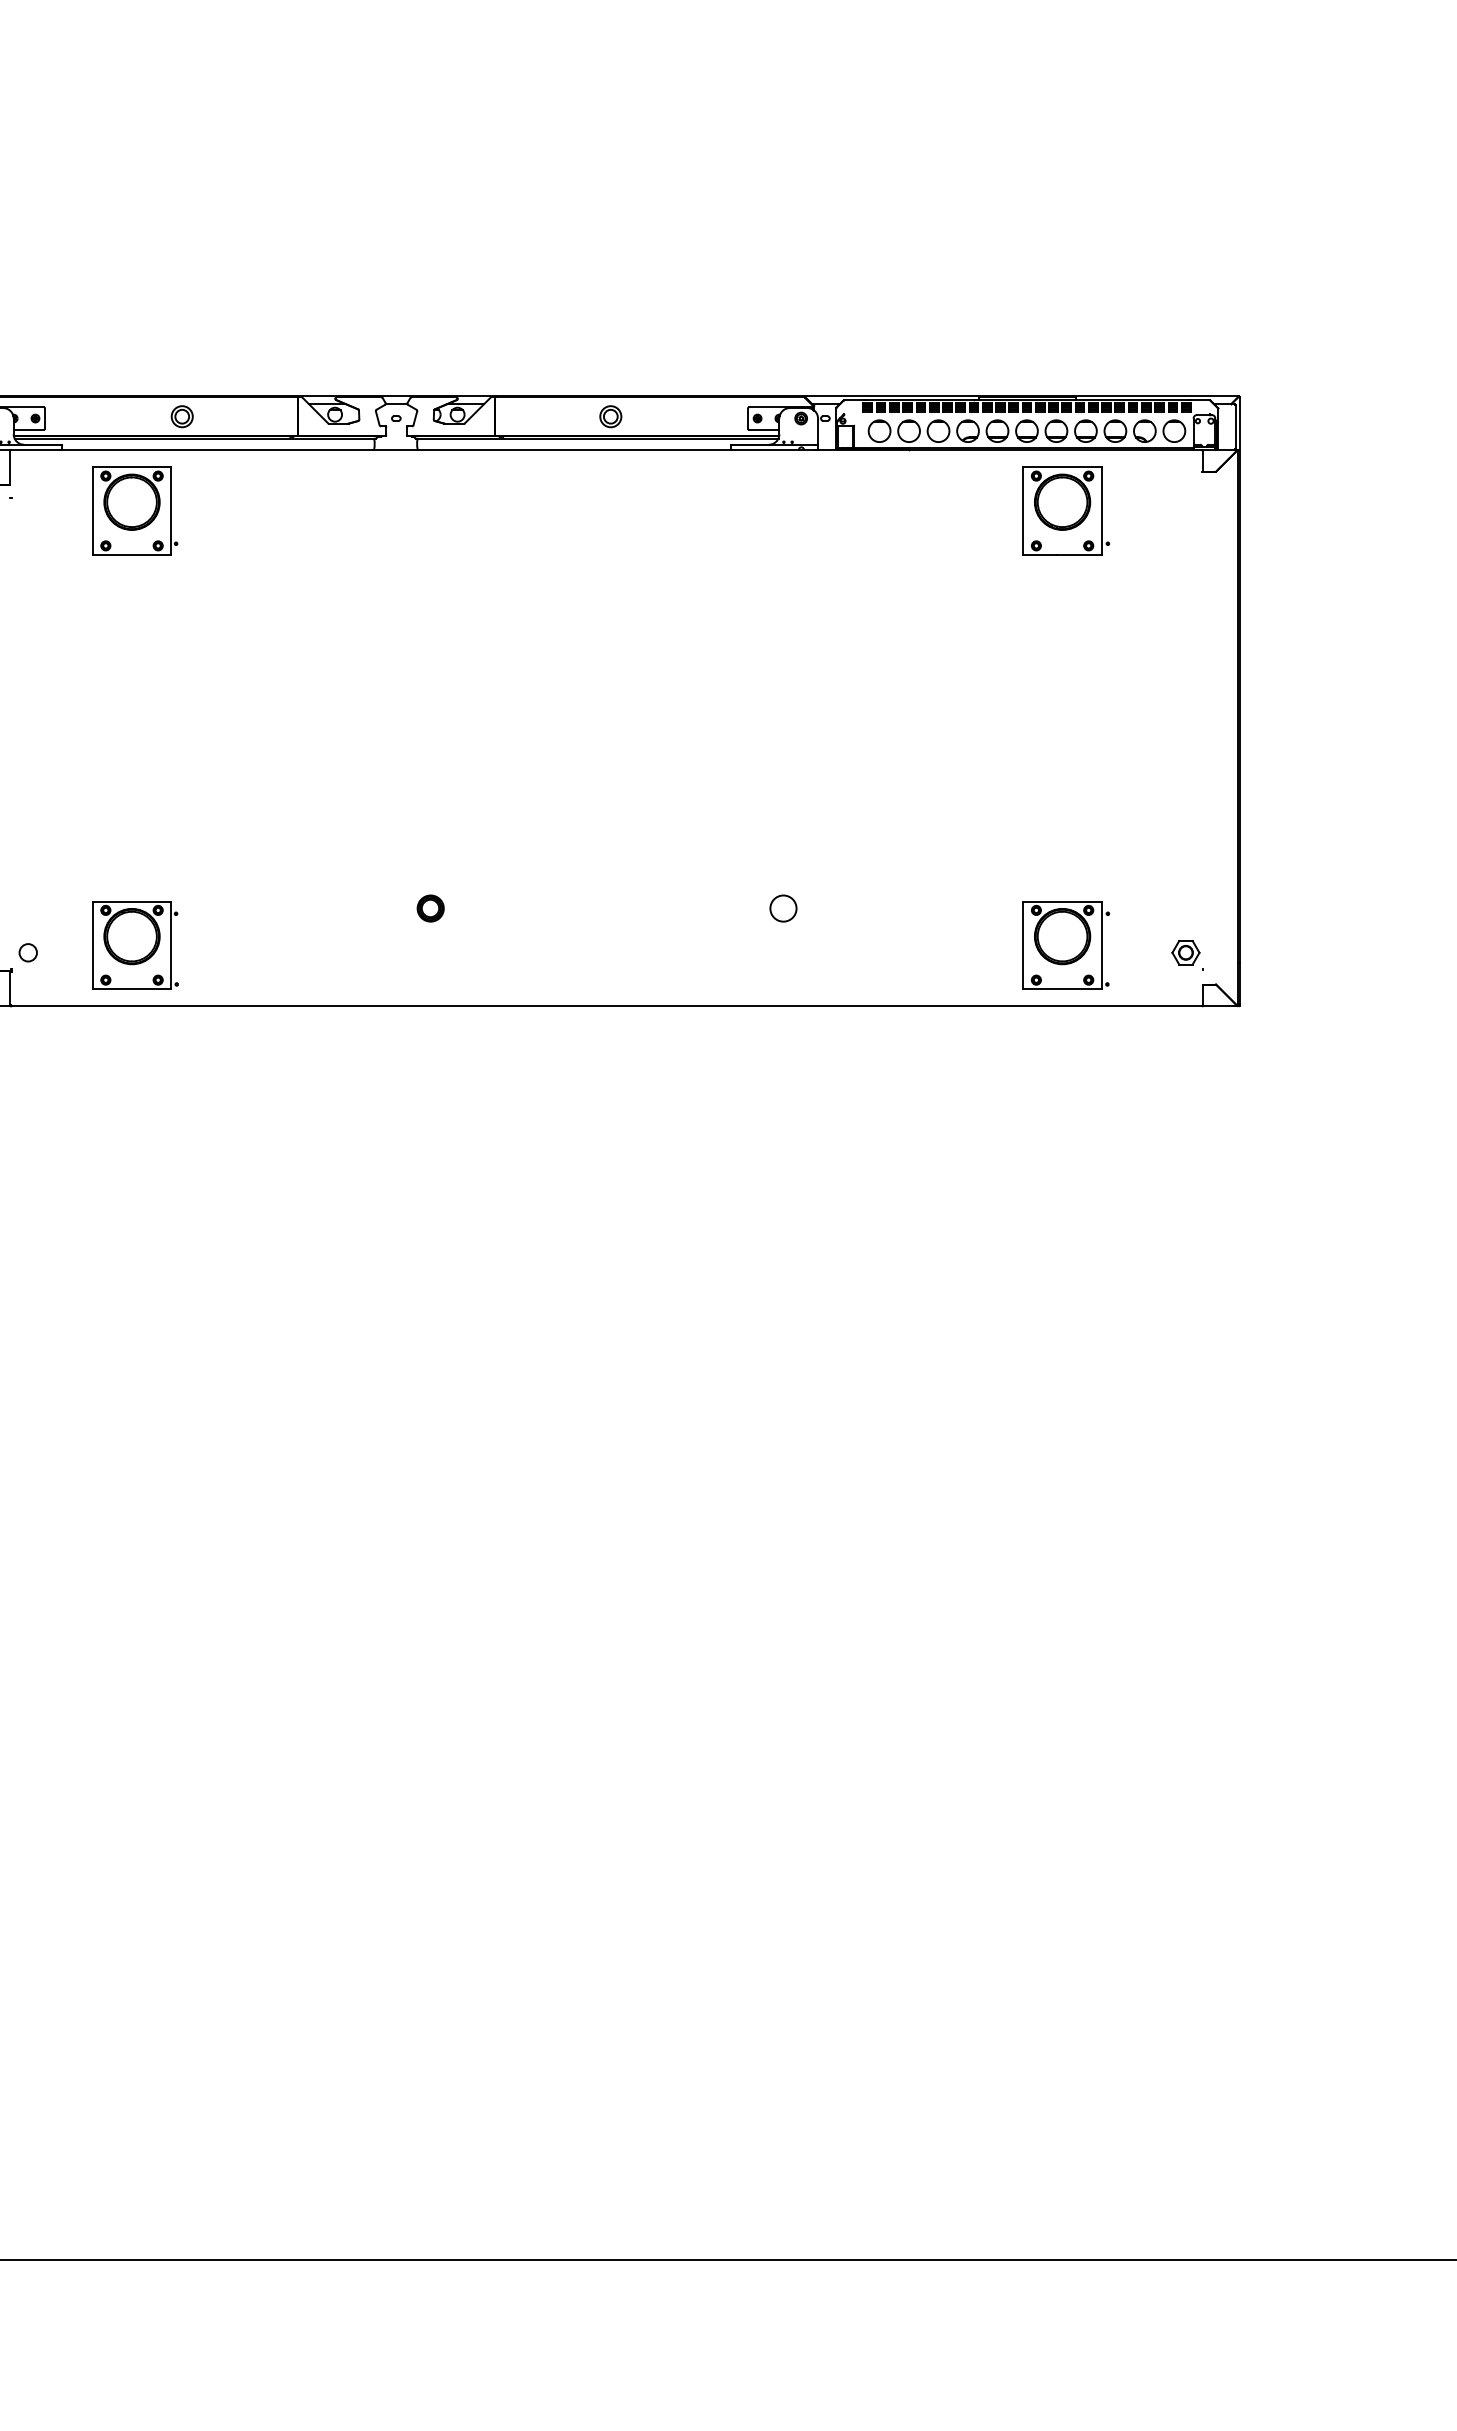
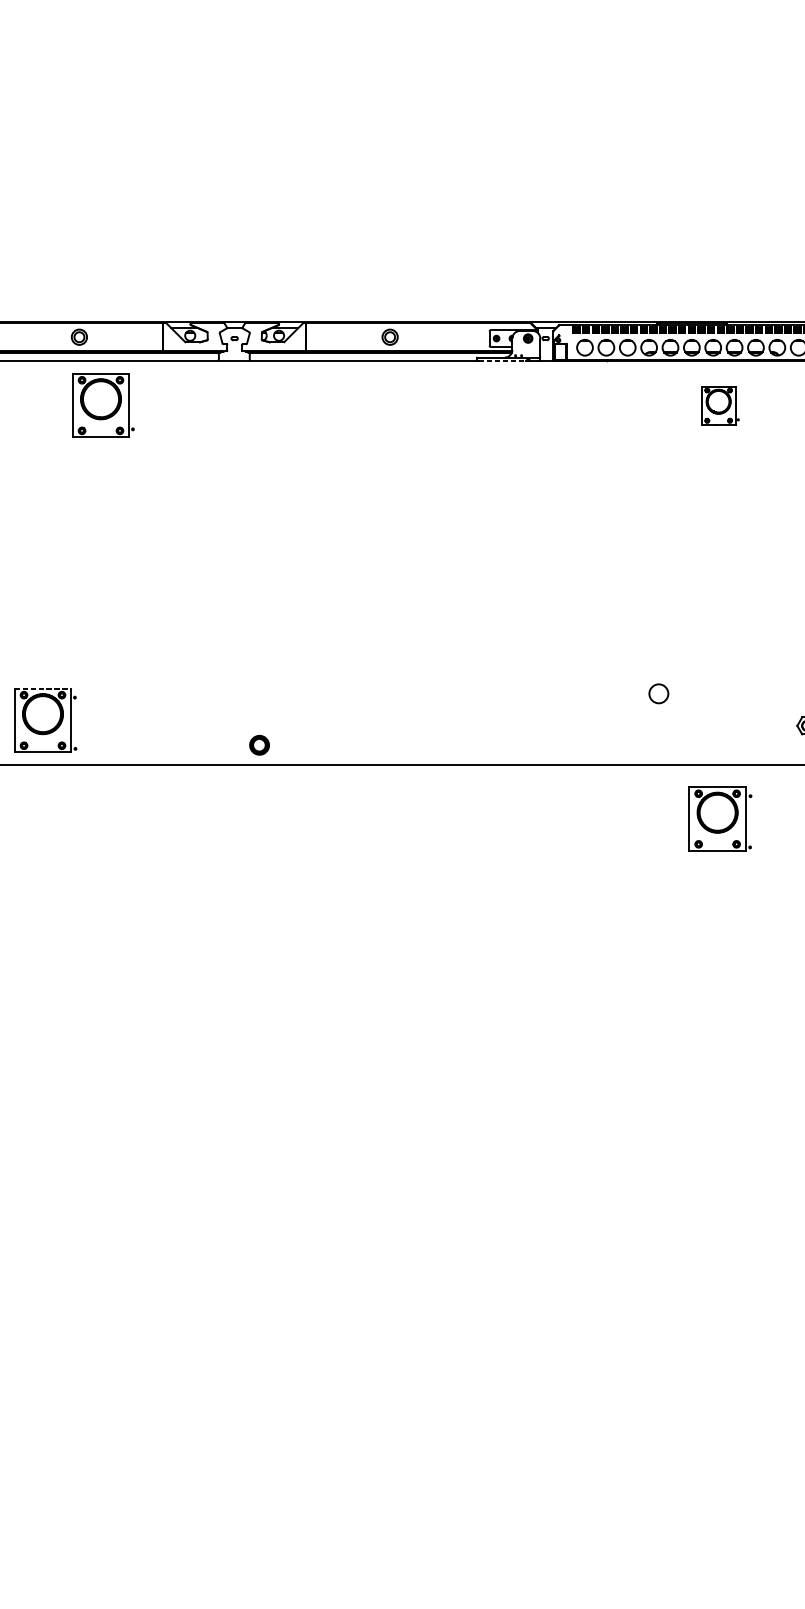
line: (766, 449) -> (503, 361), solid -> dashed
part: (135, 510) -> (103, 405), moved
part: (1065, 510) -> (719, 405), size x0.6
line: (132, 901) -> (43, 688), solid -> dashed
part: (430, 908) -> (259, 745), moved
circle: (783, 908) -> (658, 693), moved
part: (1065, 945) -> (719, 819), moved

